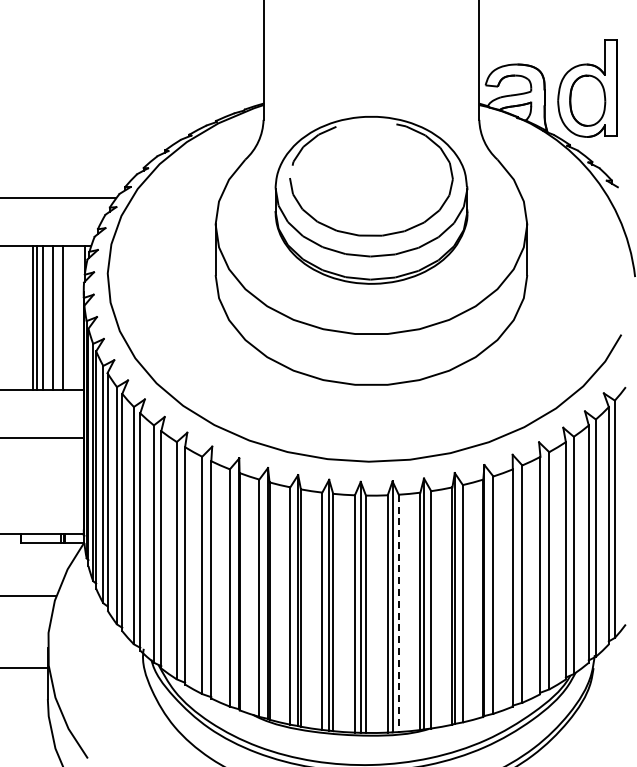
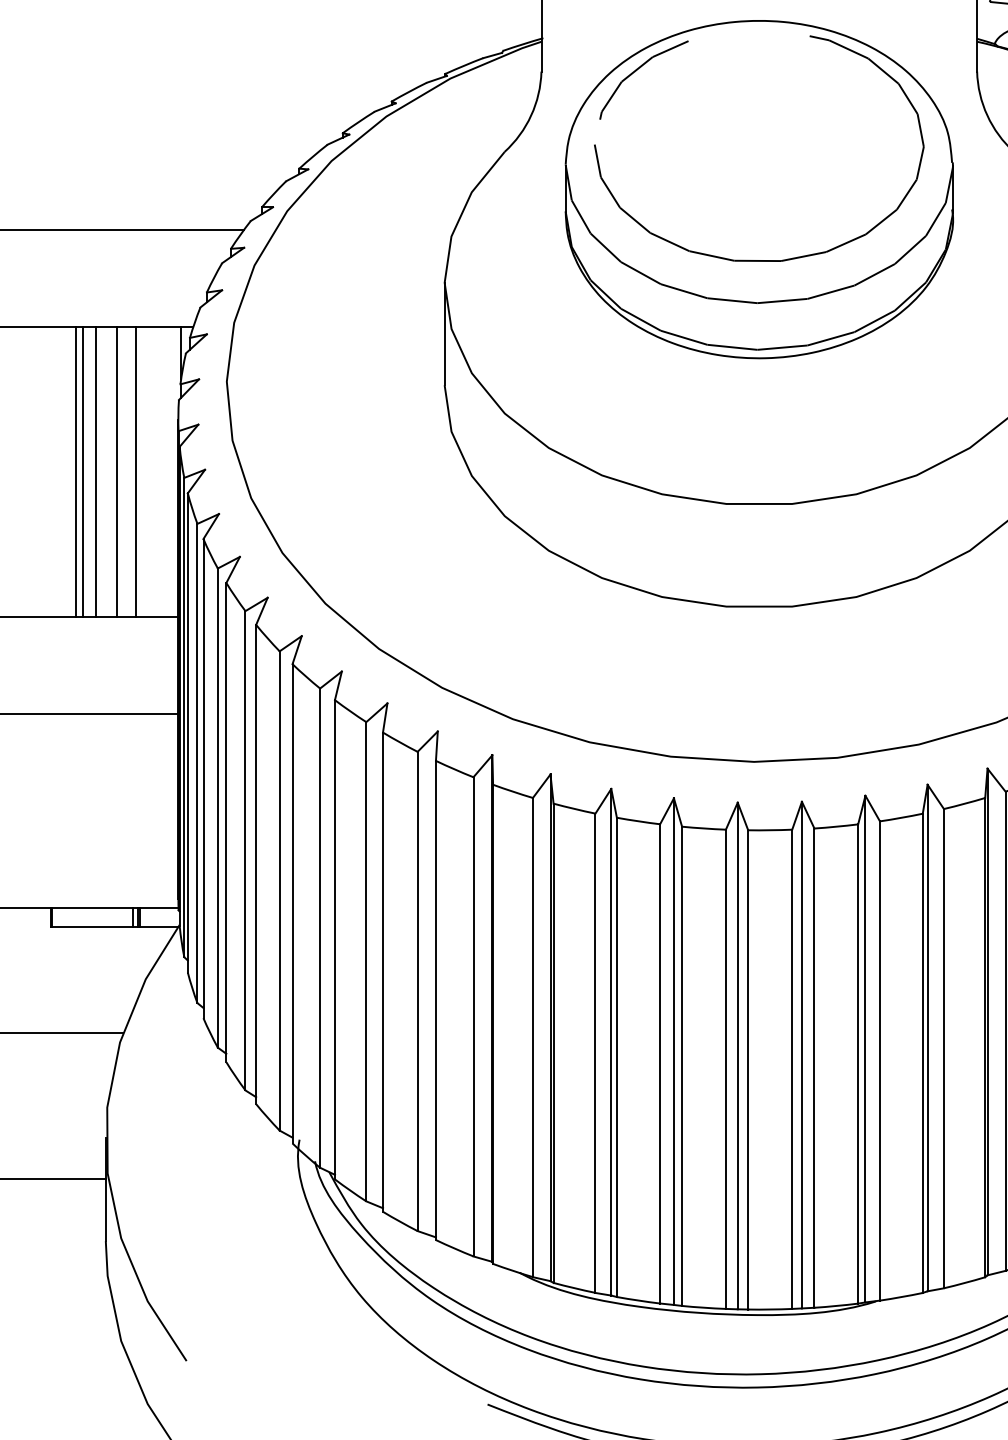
part: (371, 200) -> (759, 189), moved
line: (398, 613) -> (813, 1068), dashed -> solid

